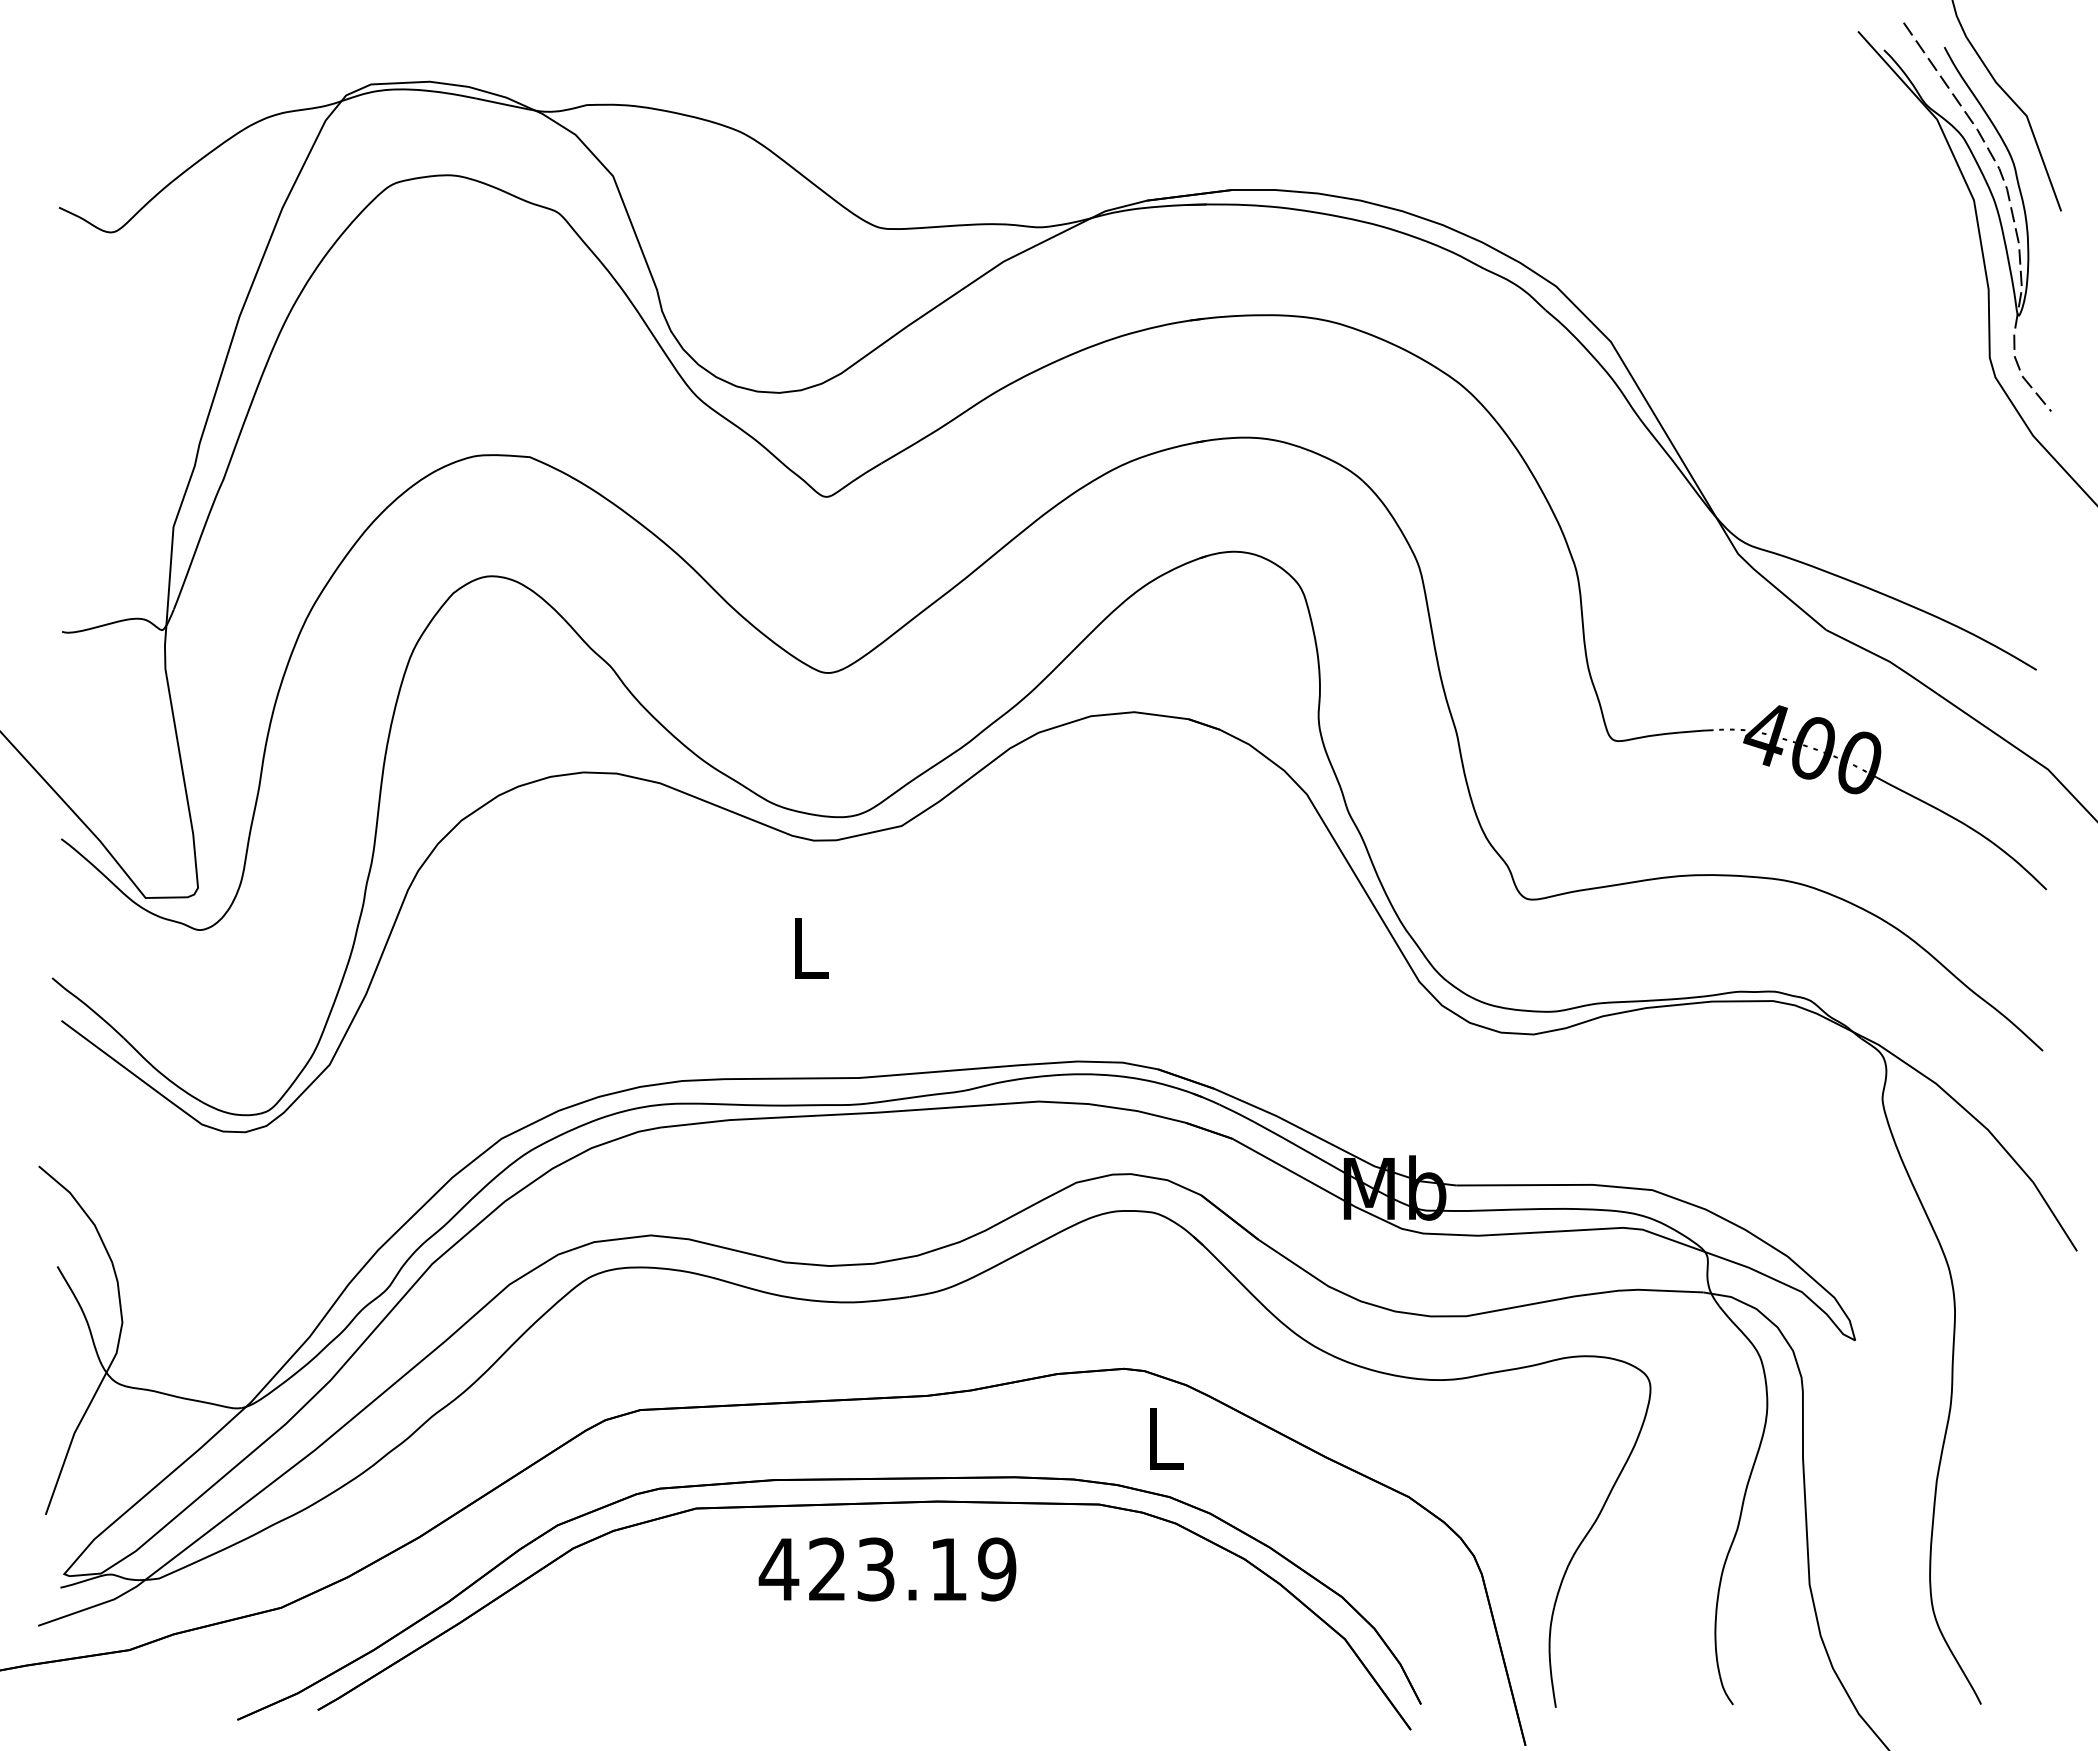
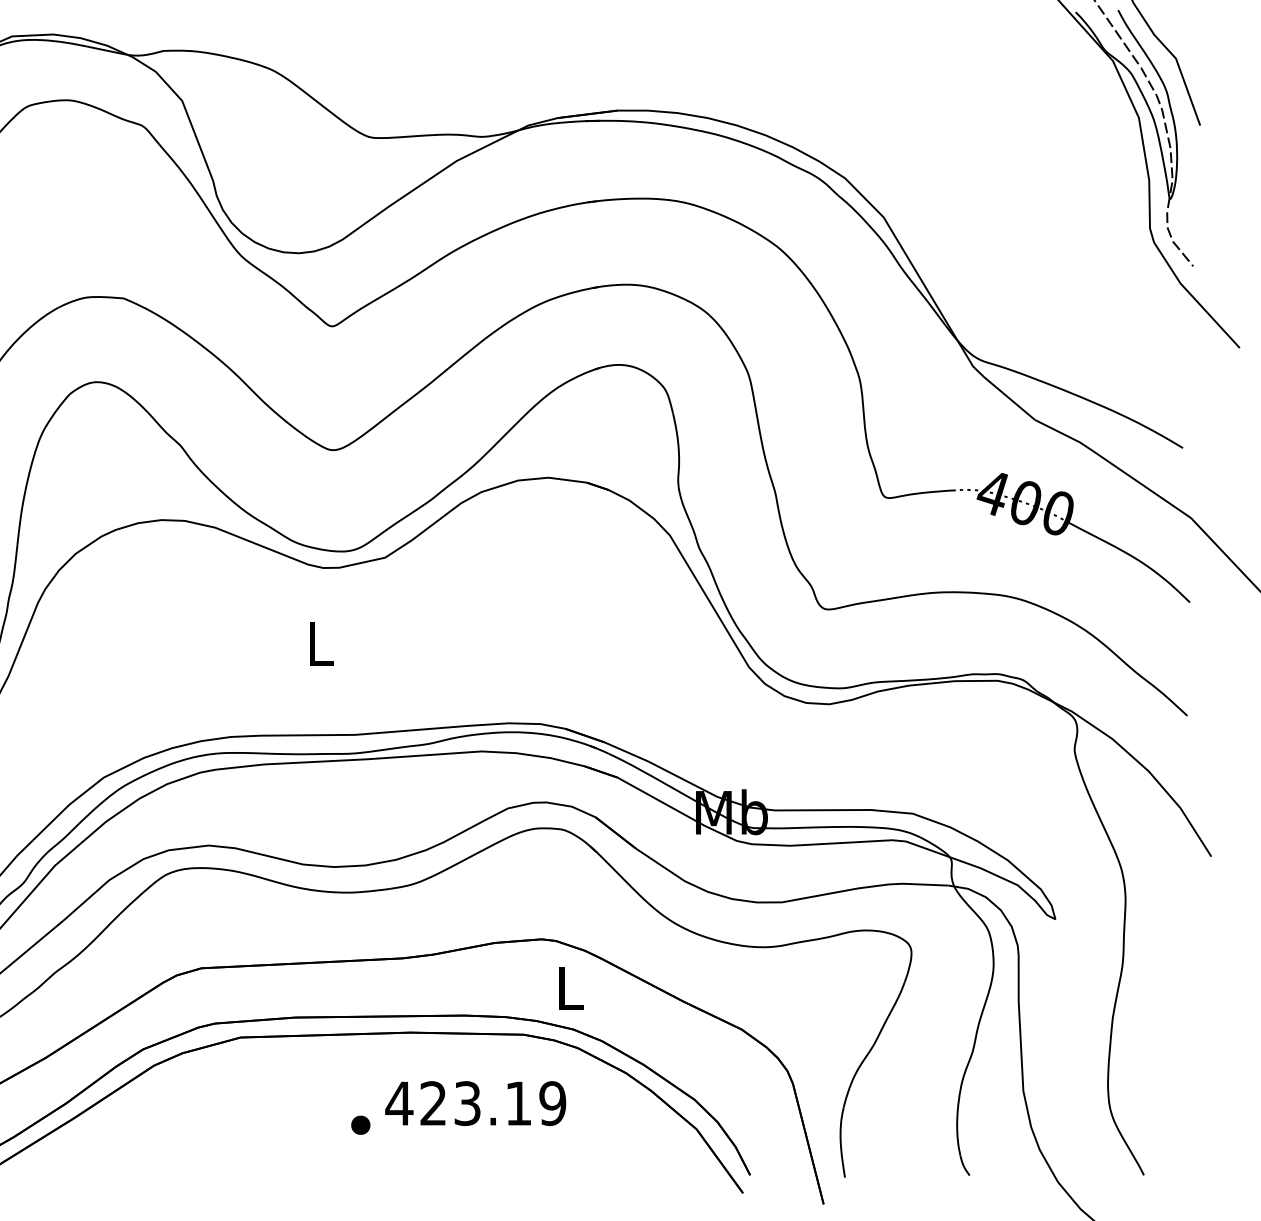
text: (887, 1569) -> (475, 1103), moved
part: (866, 1632) -> (360, 1124), added

